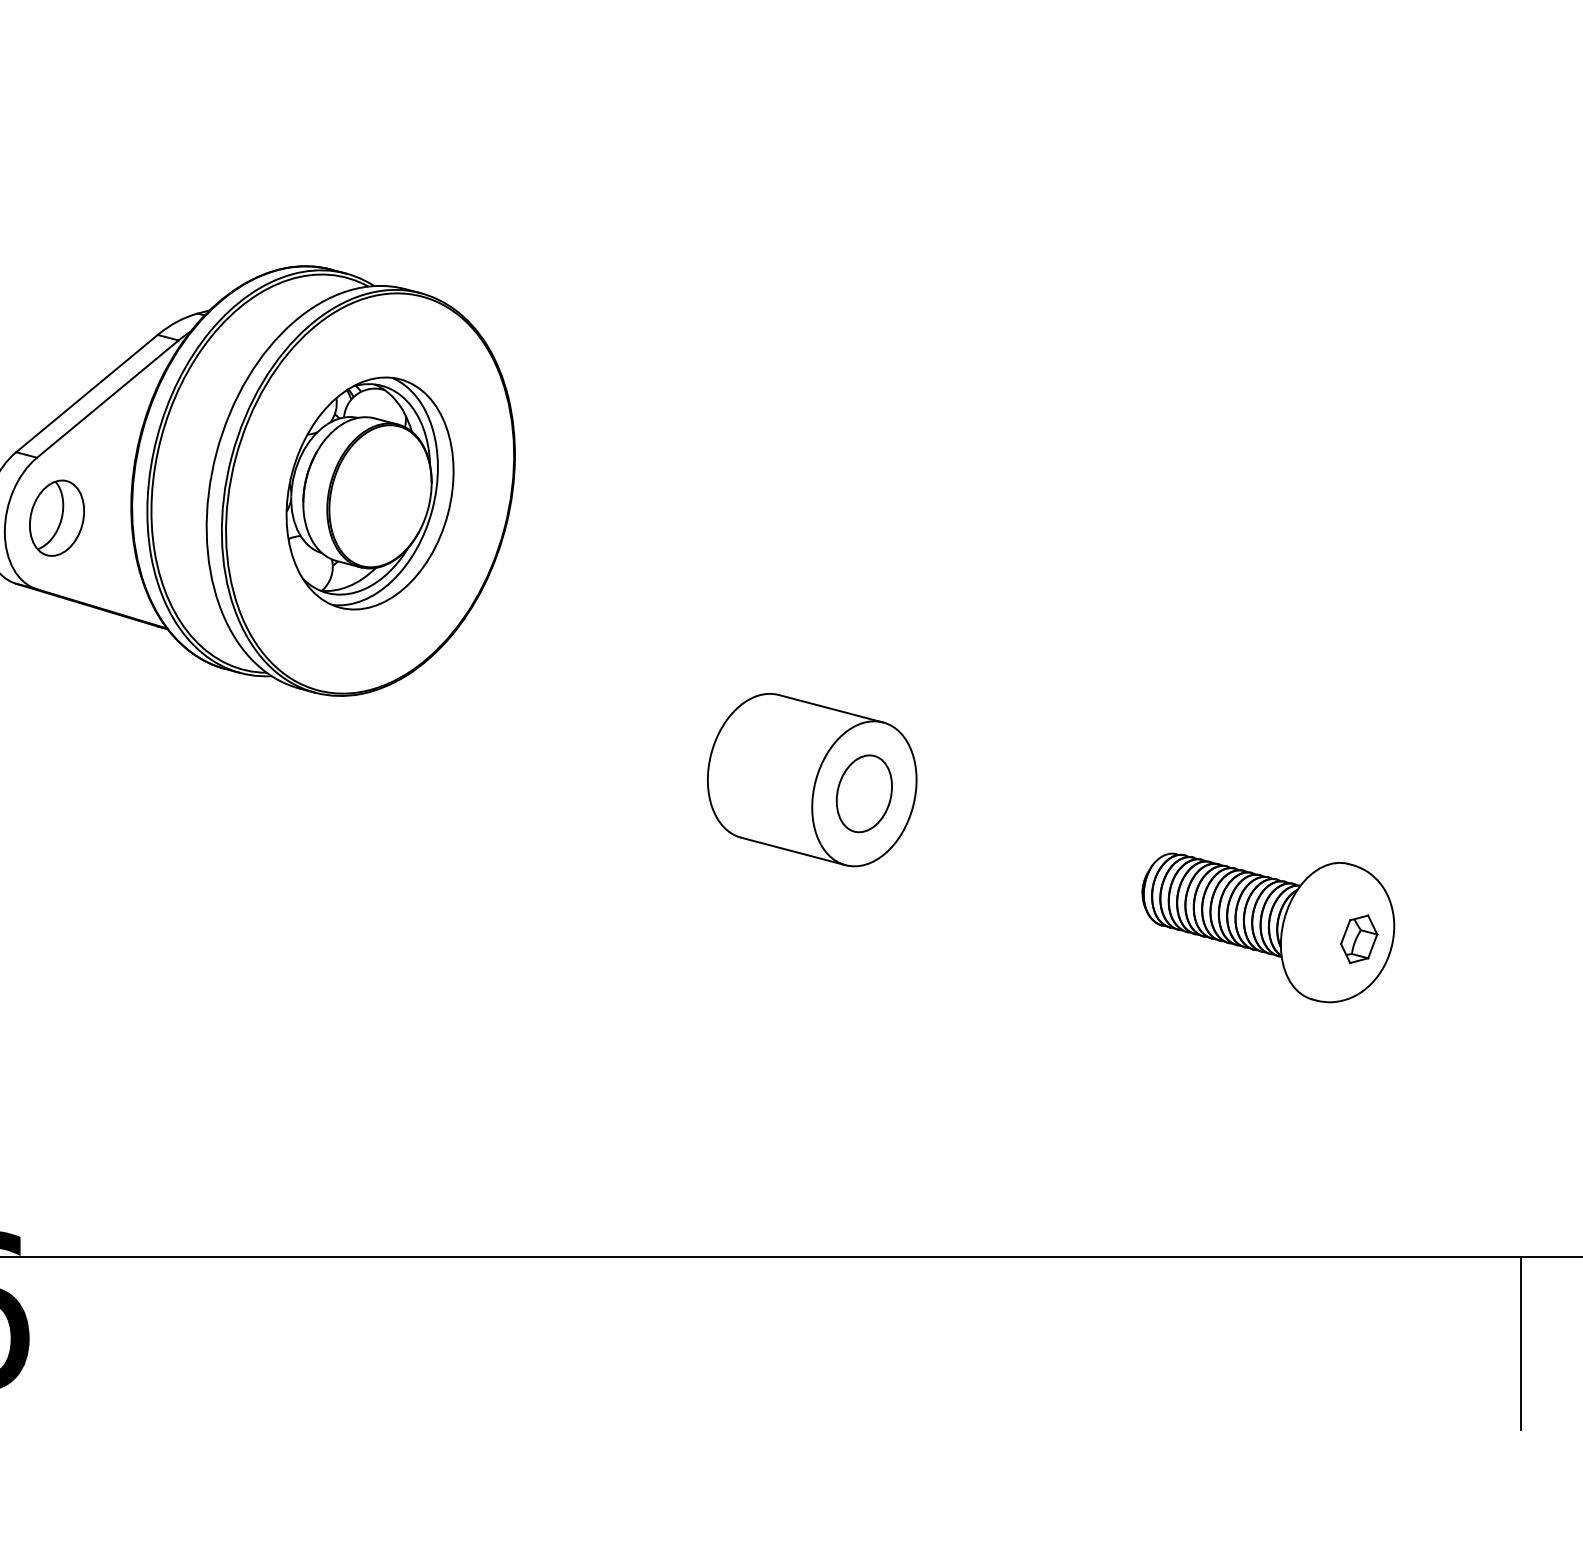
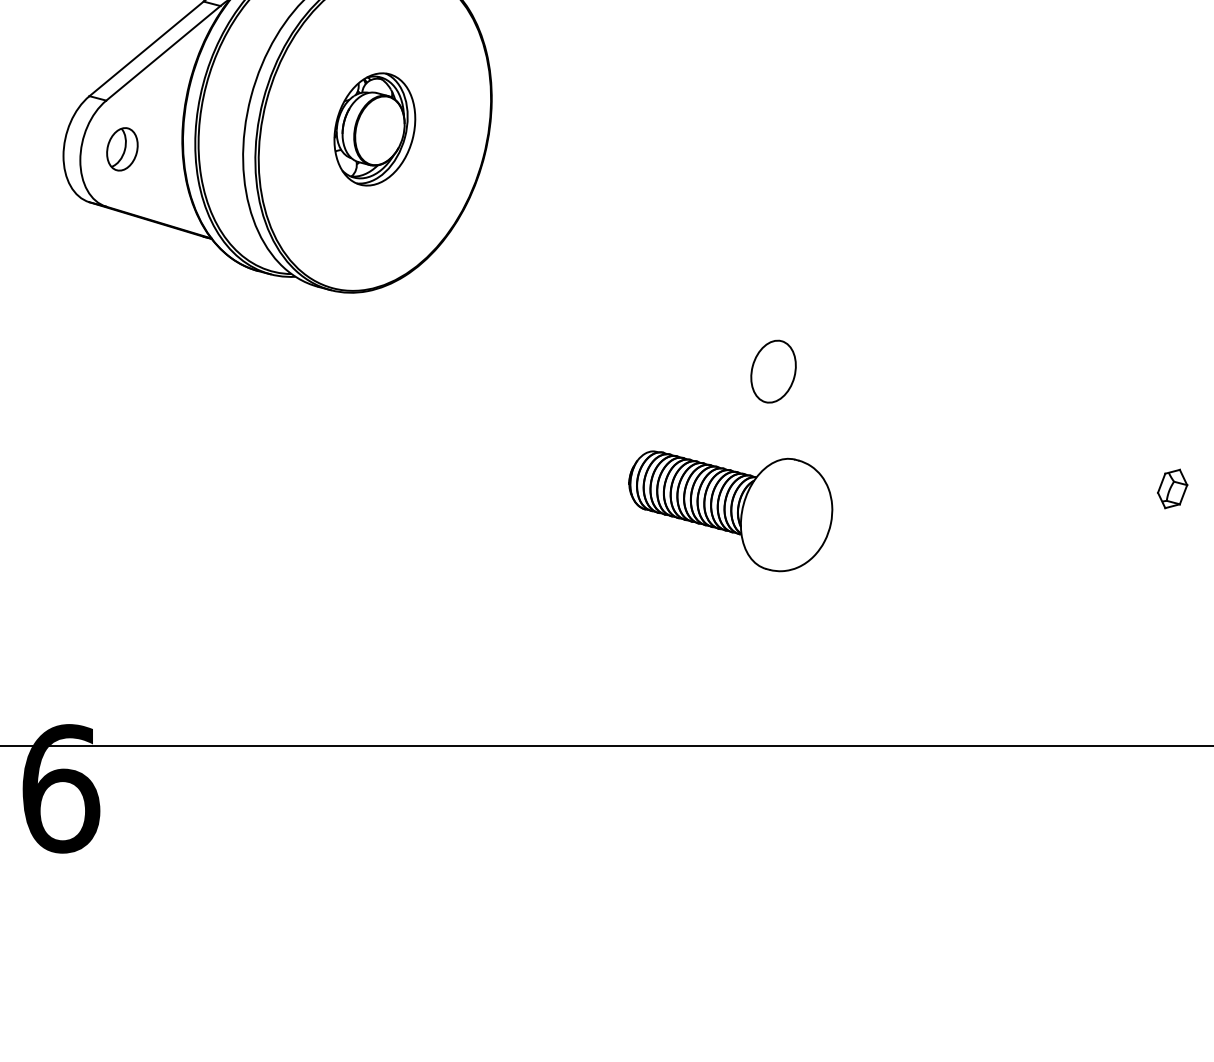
part: (369, 493) -> (374, 129), size x0.6
part: (56, 517) -> (122, 148), size x0.7
part: (812, 780) -> (731, 360), removed
part: (1268, 927) -> (730, 510), moved

